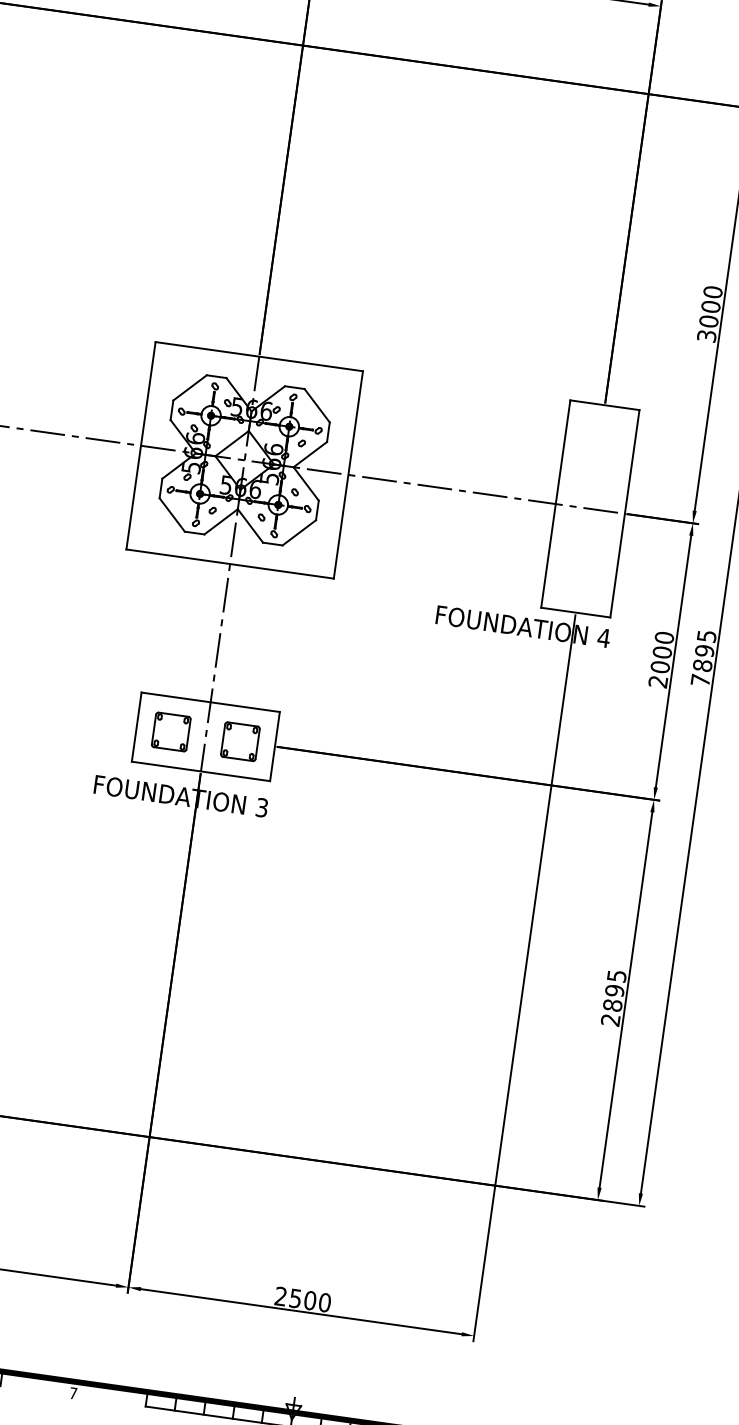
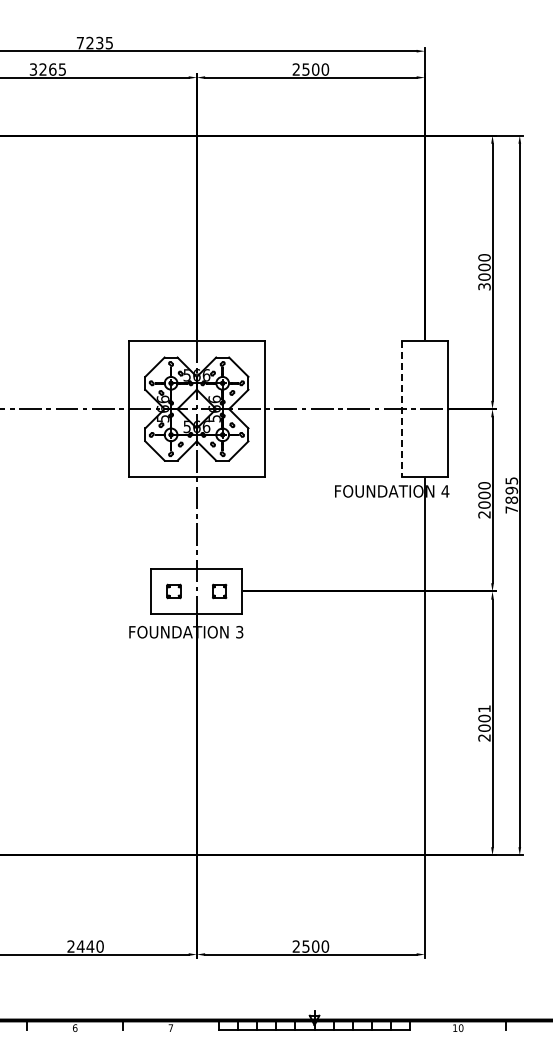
line: (556, 504) -> (402, 409), solid -> dashed
part: (170, 731) -> (173, 591), size x0.6
part: (240, 741) -> (219, 591), size x0.6
text: (614, 990) -> (484, 718), 2895 -> 2001

